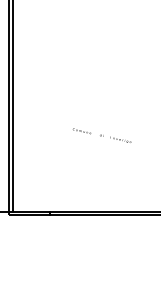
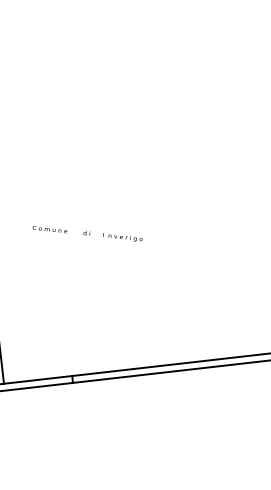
text: (101, 135) -> (86, 233), moved

